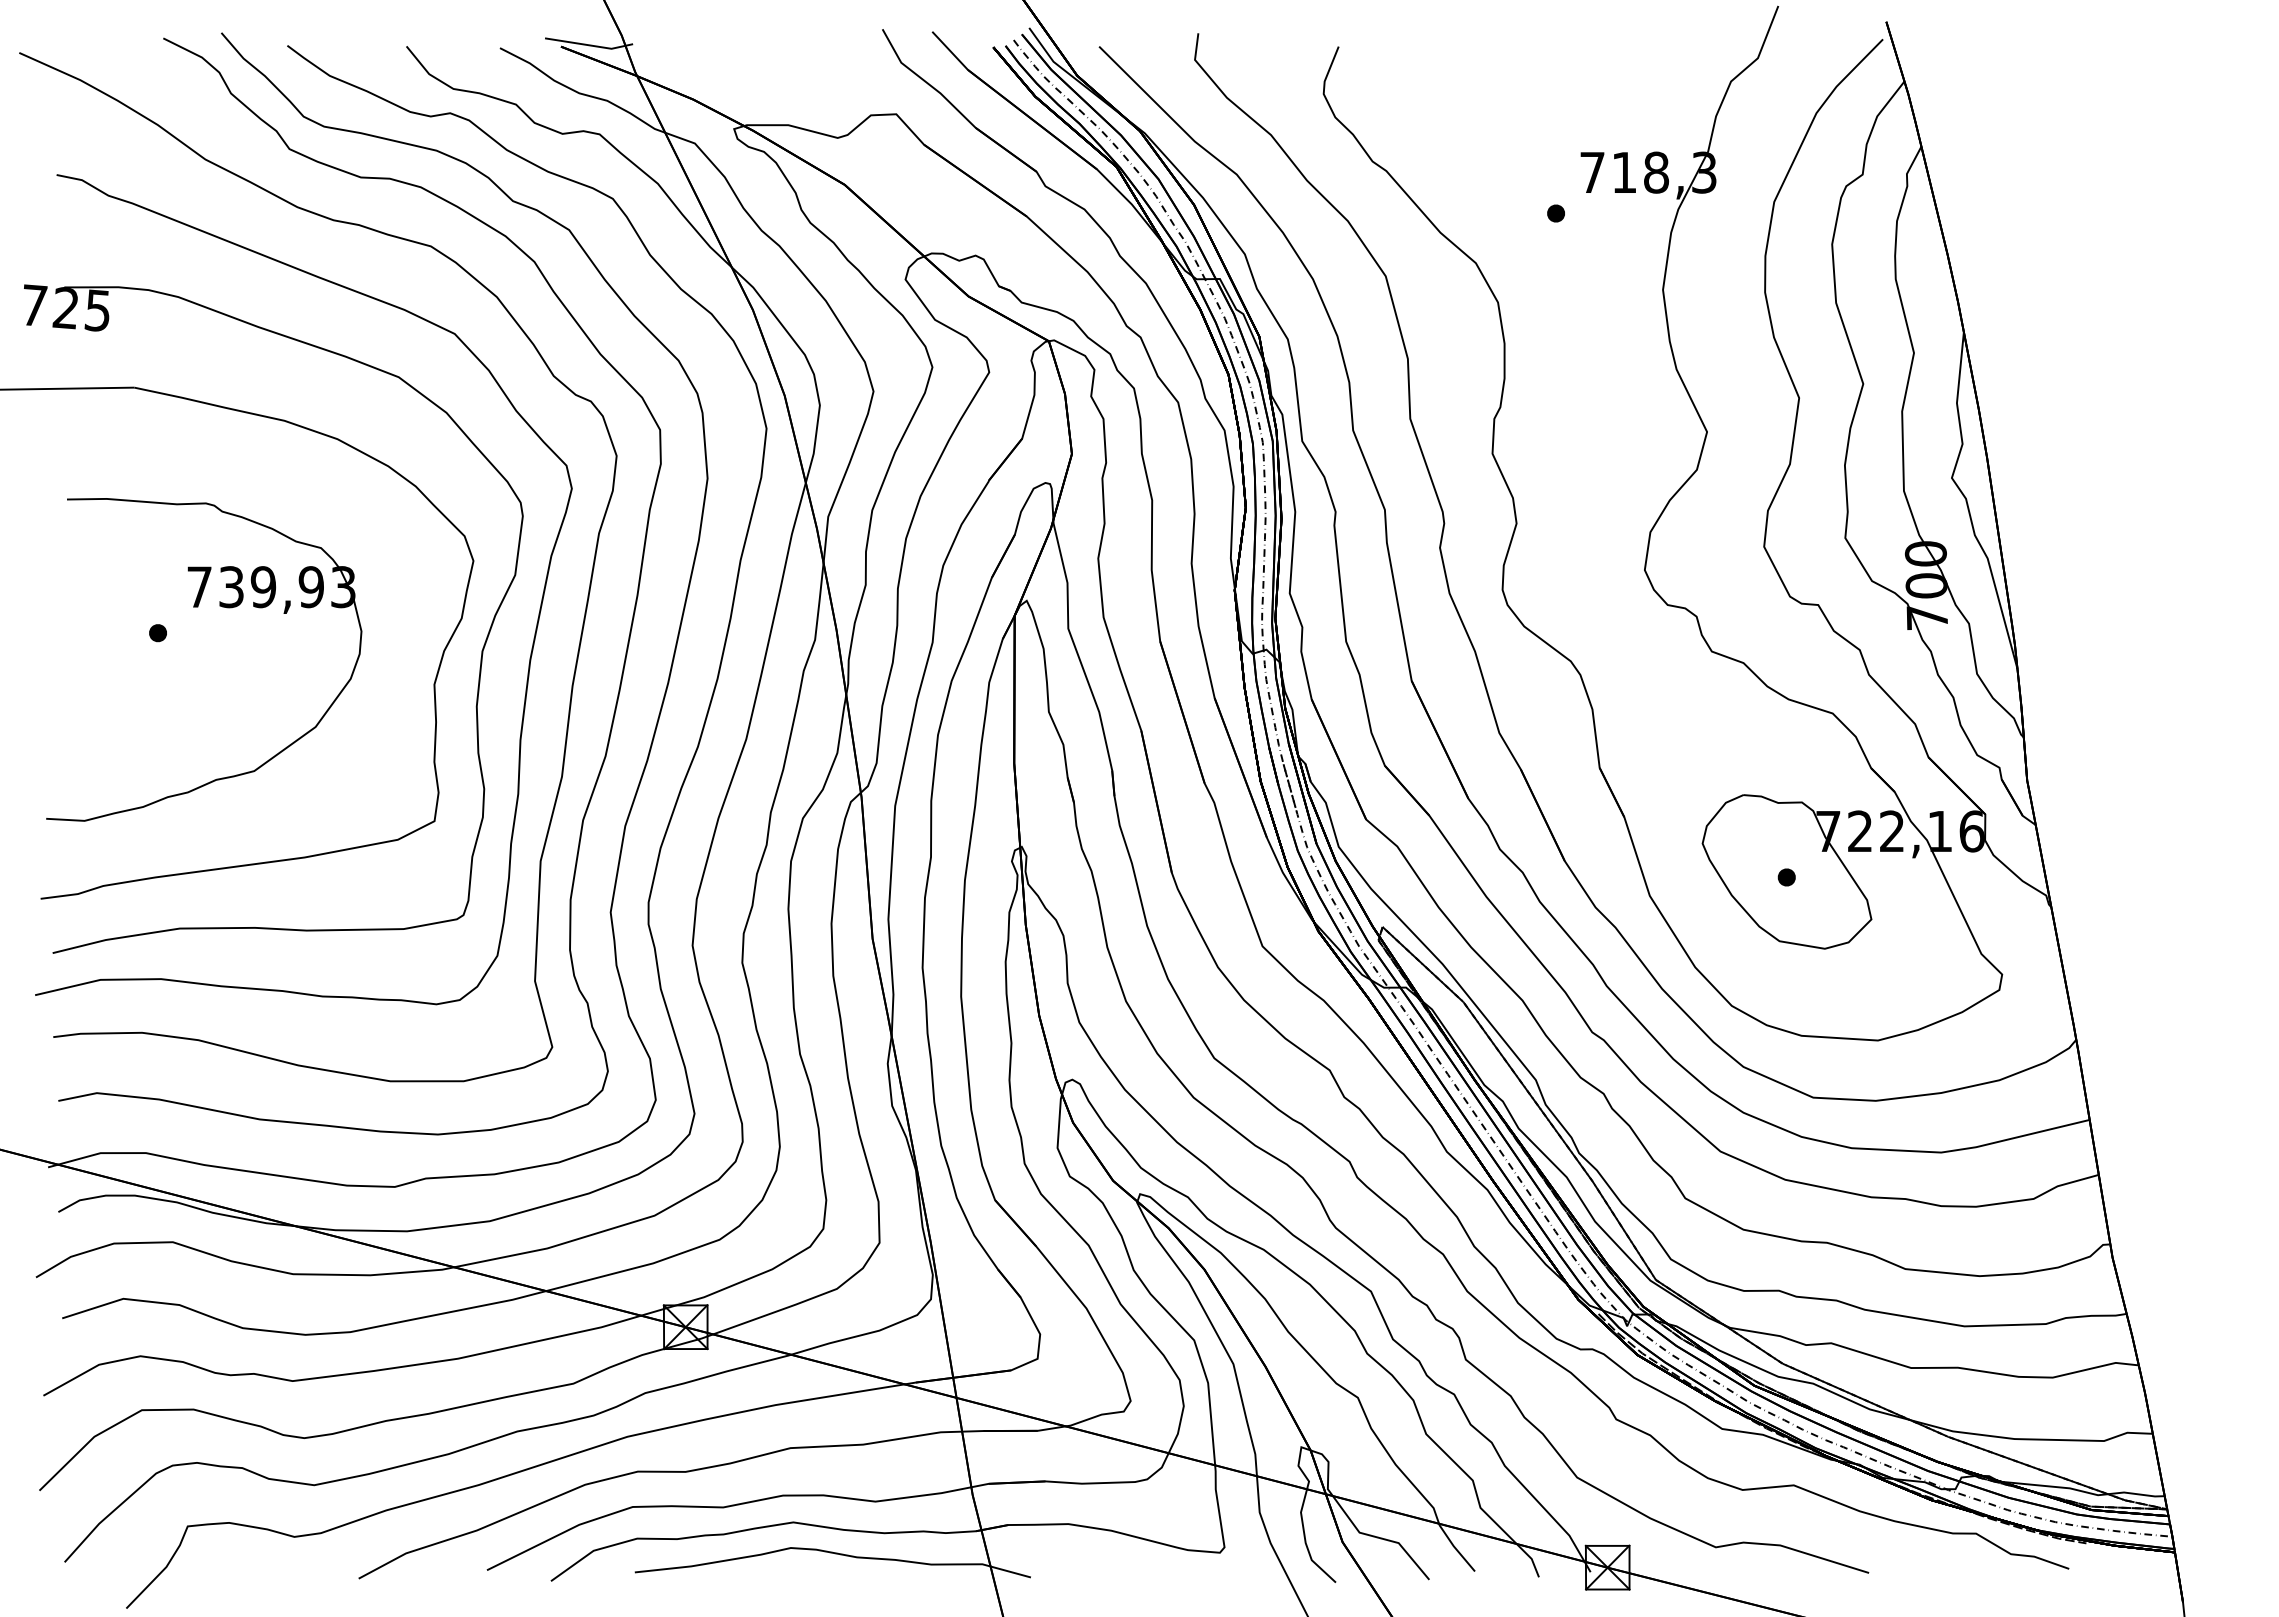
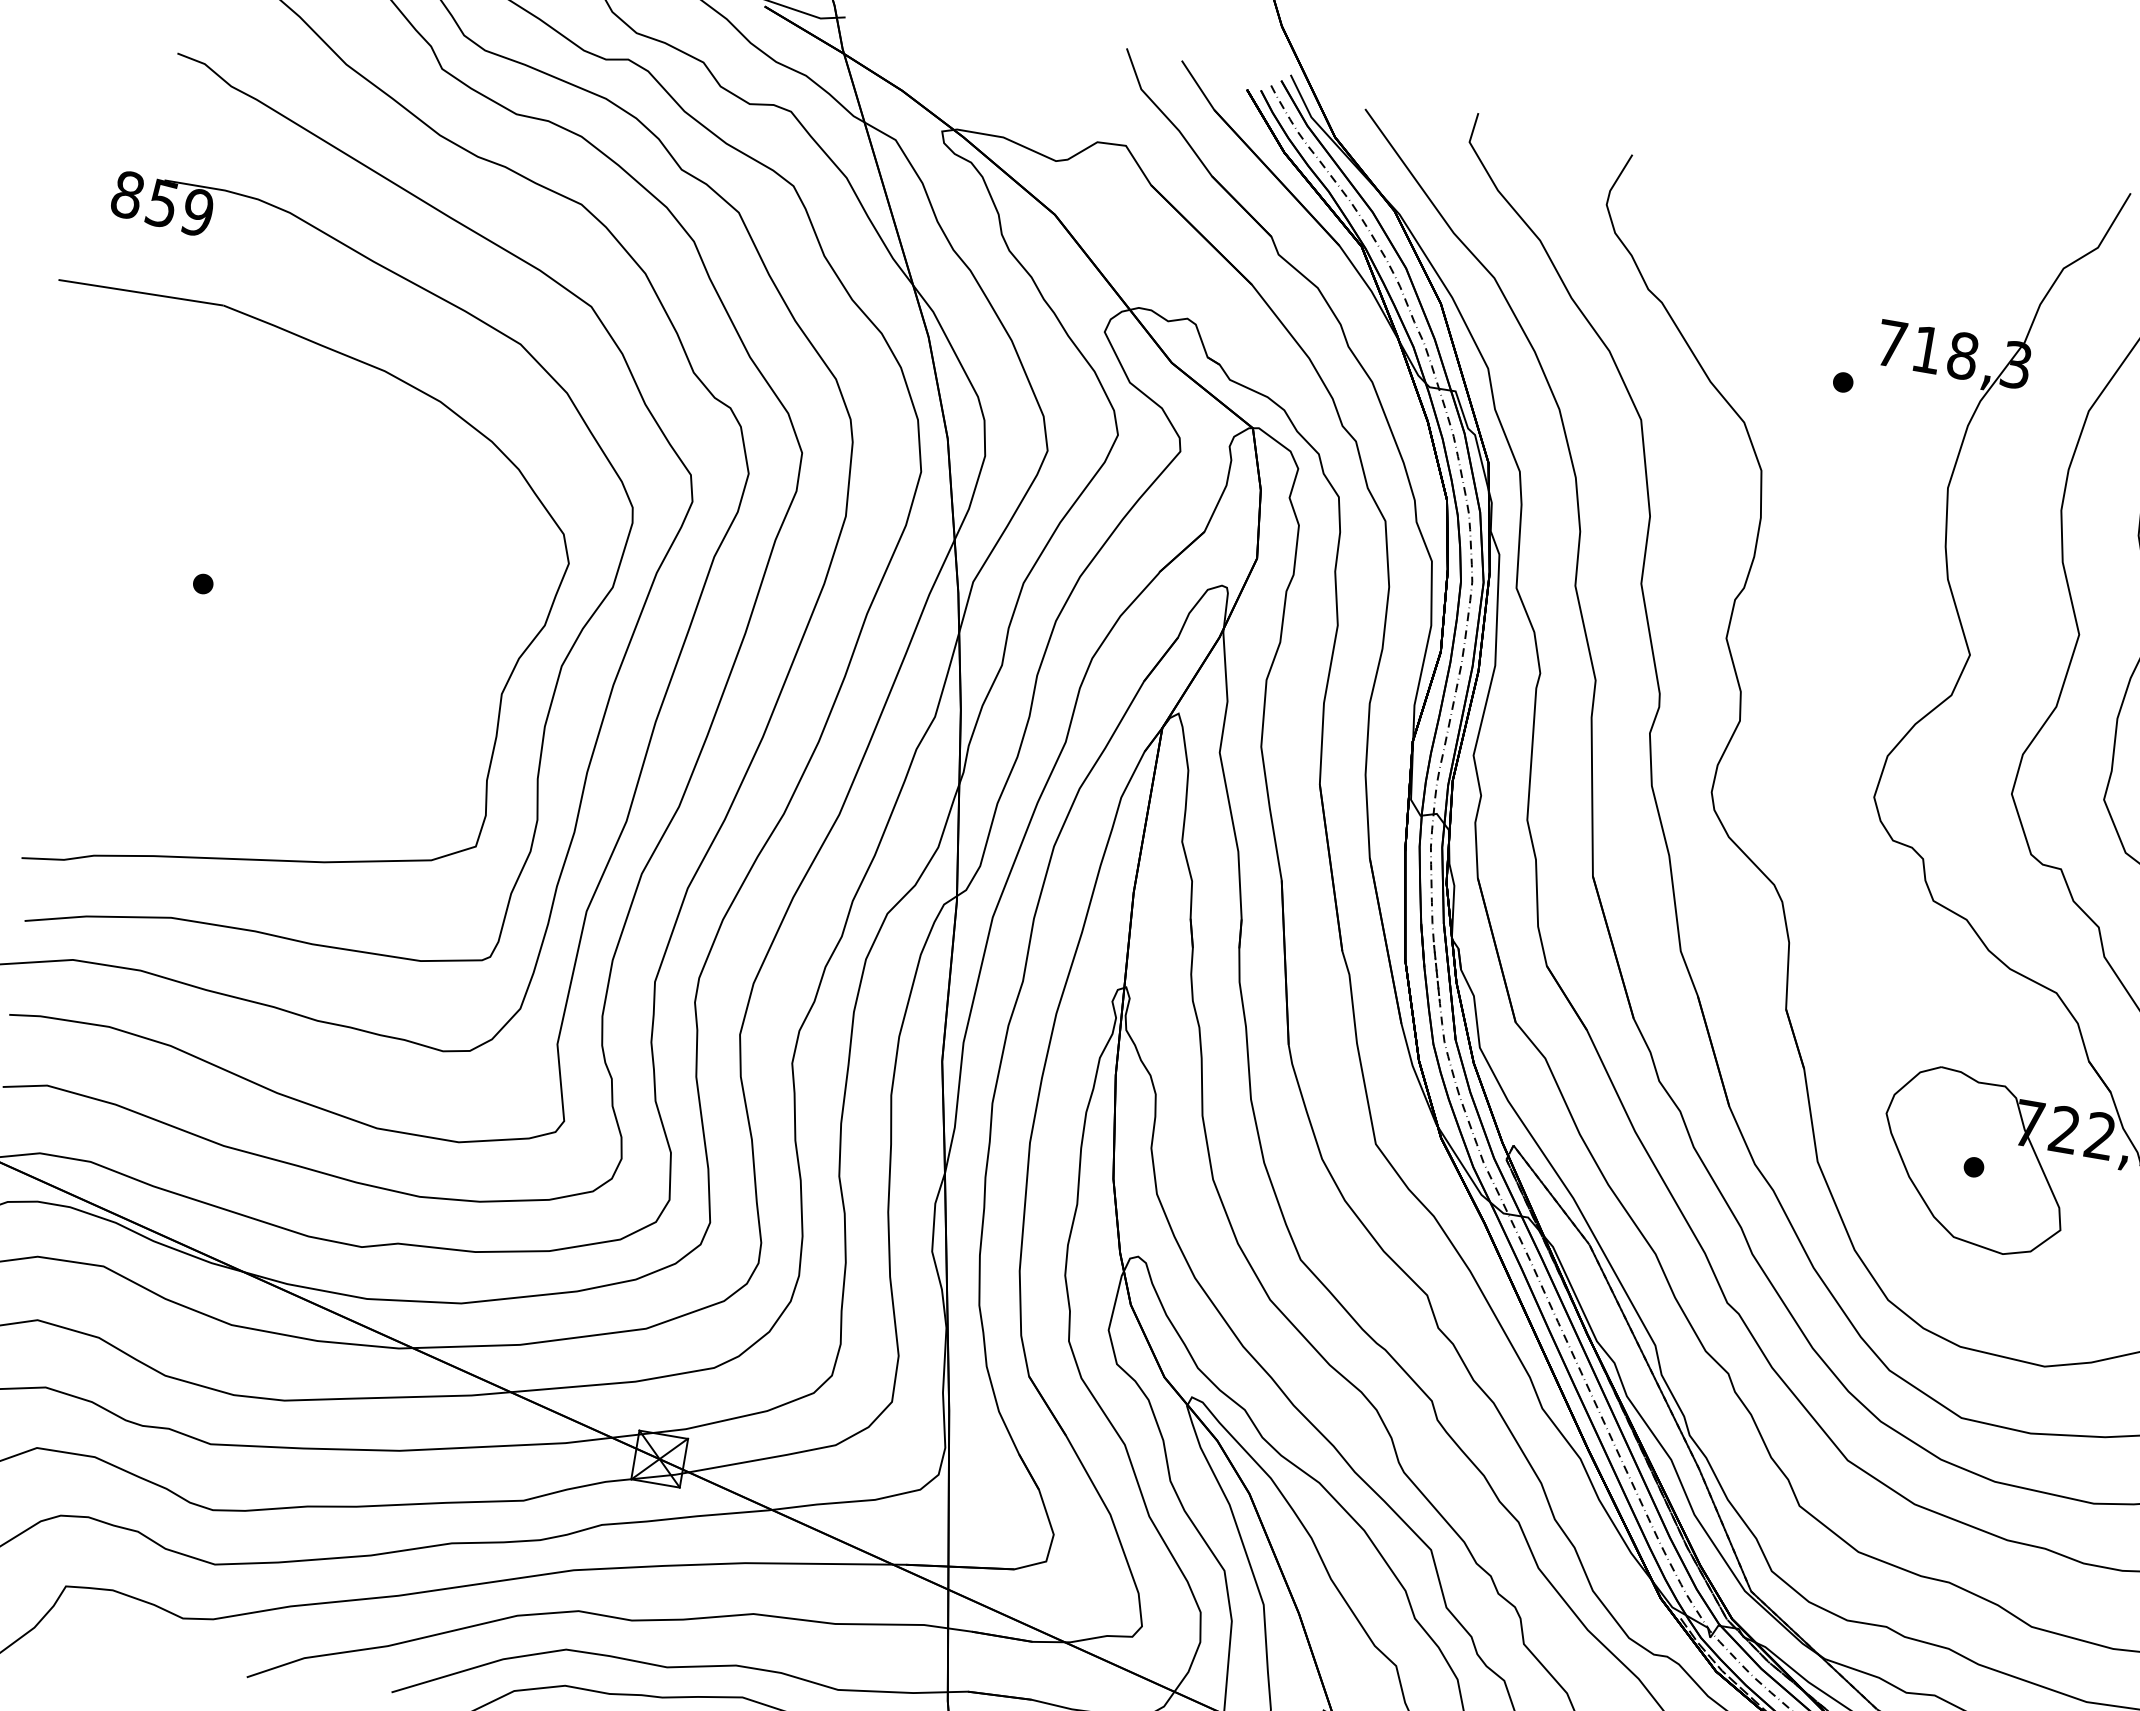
text: (65, 307) -> (162, 203), 725 -> 859
part: (197, 607) -> (252, 562), removed

